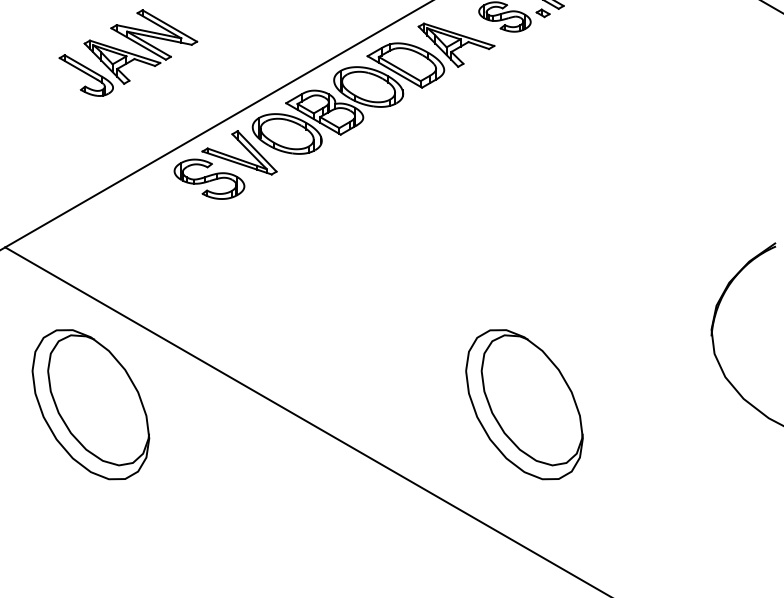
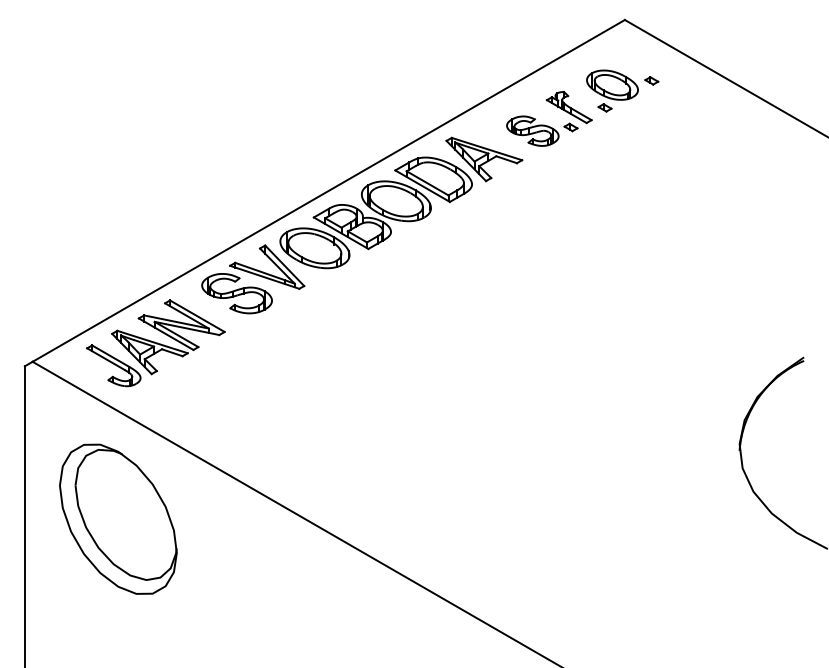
part: (127, 53) -> (155, 343), moved
part: (524, 403) -> (552, 518), removed

